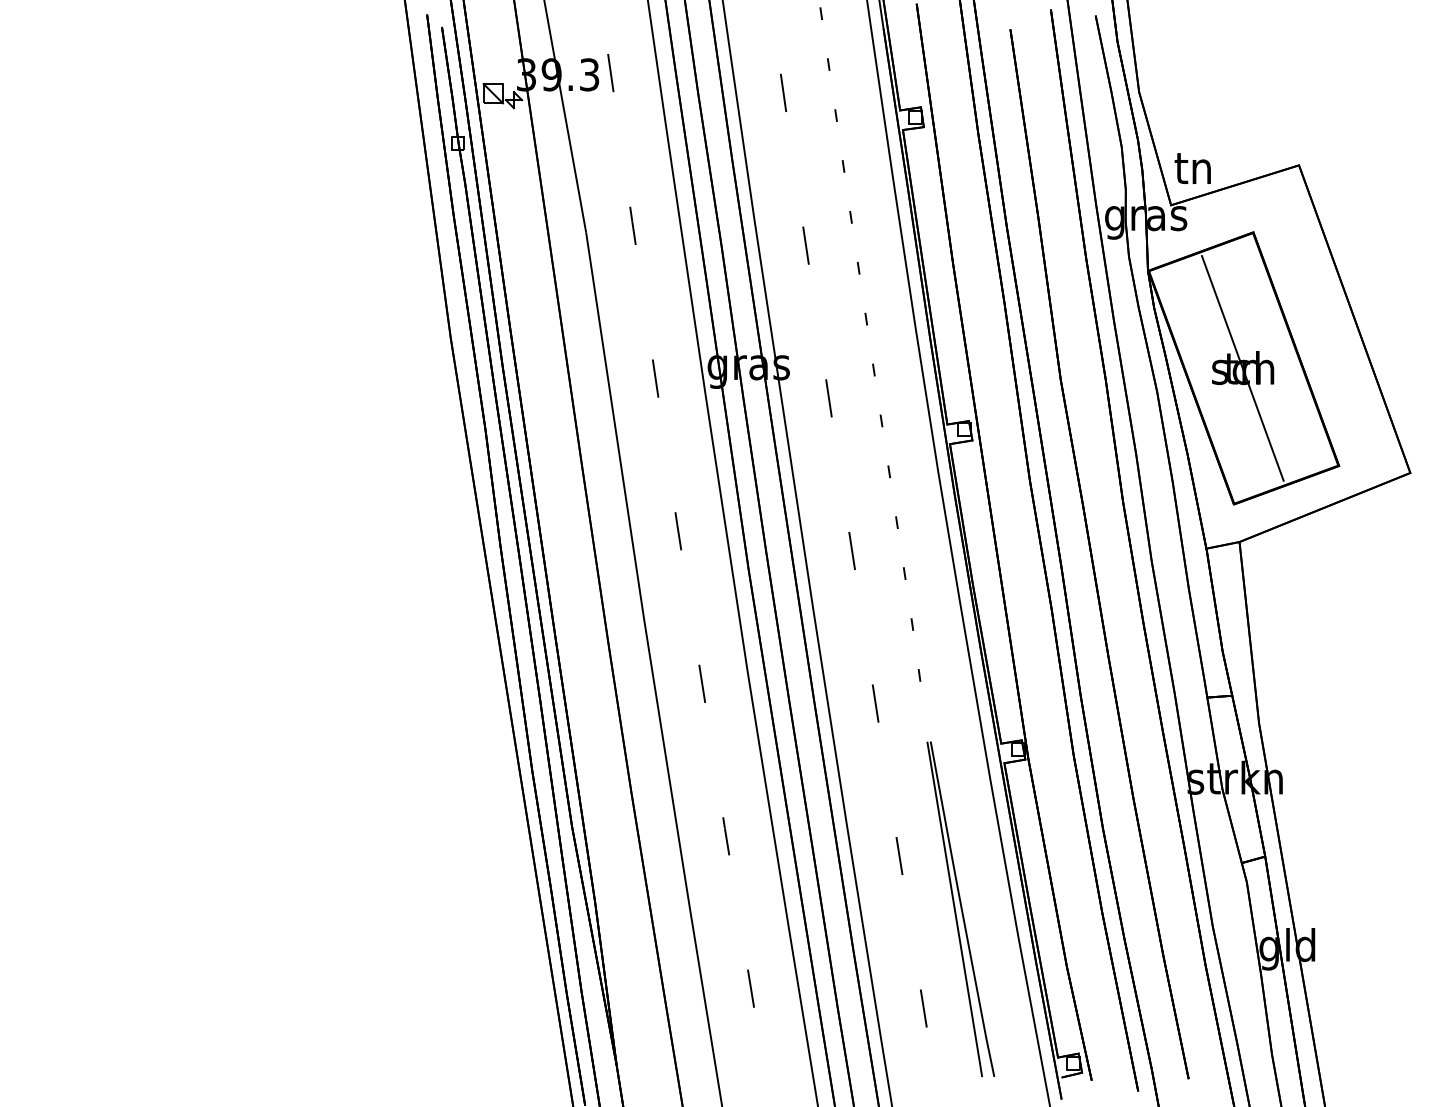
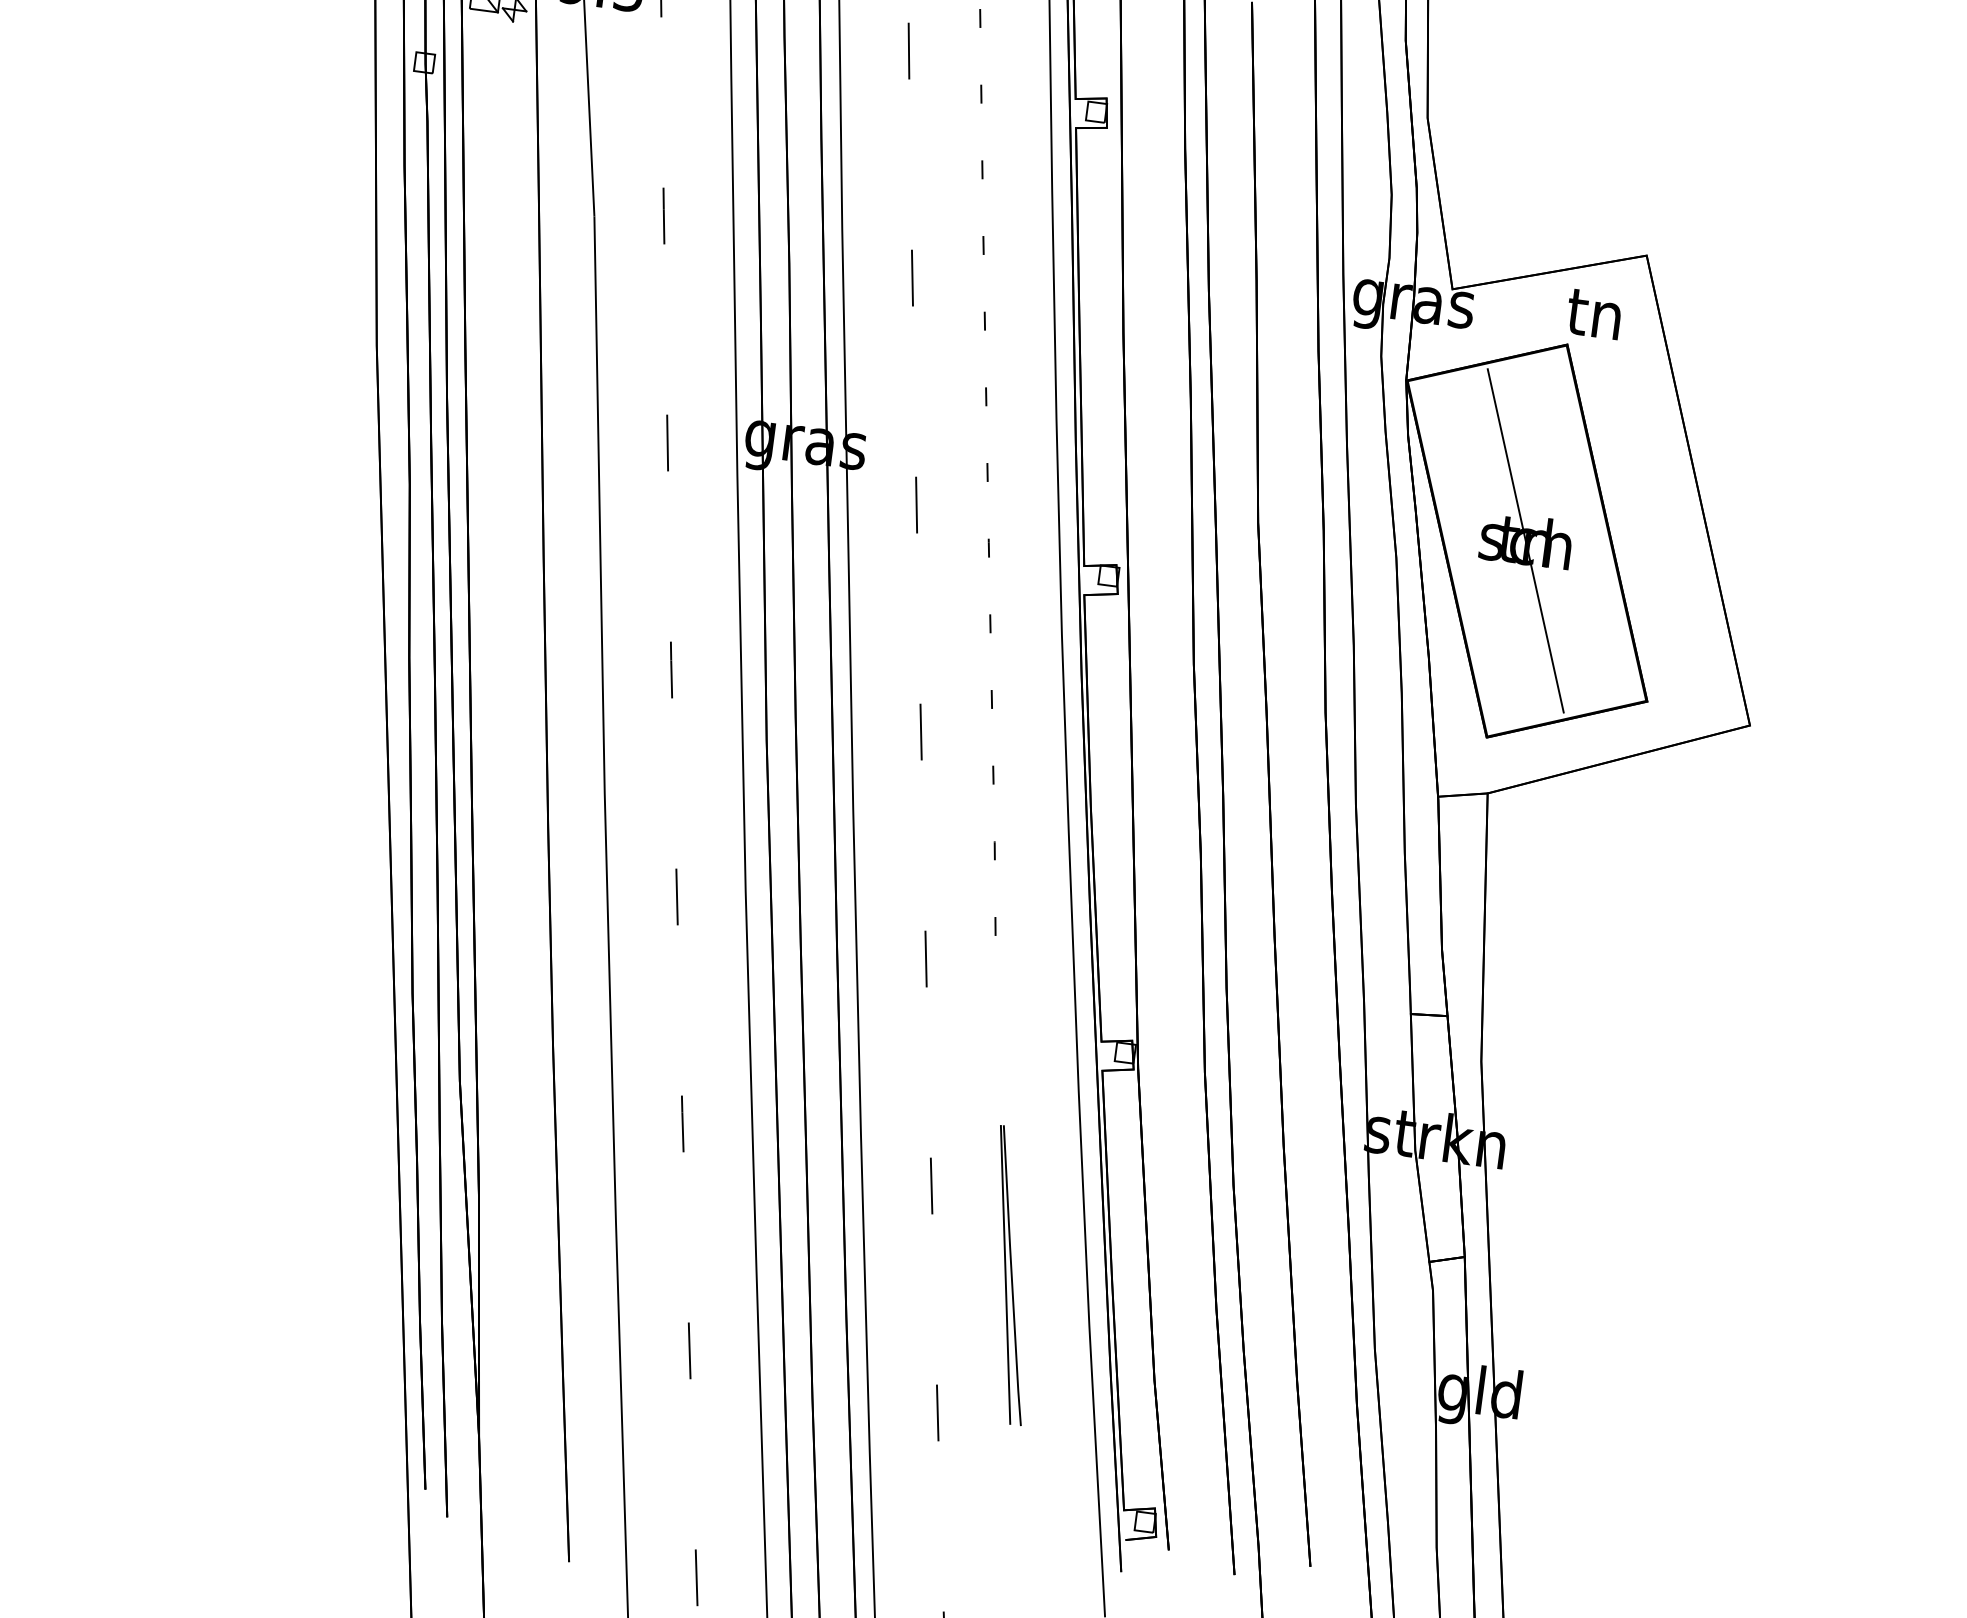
text: (1192, 168) -> (1593, 314), moved
part: (960, 909) -> (1010, 1275), size x0.6

